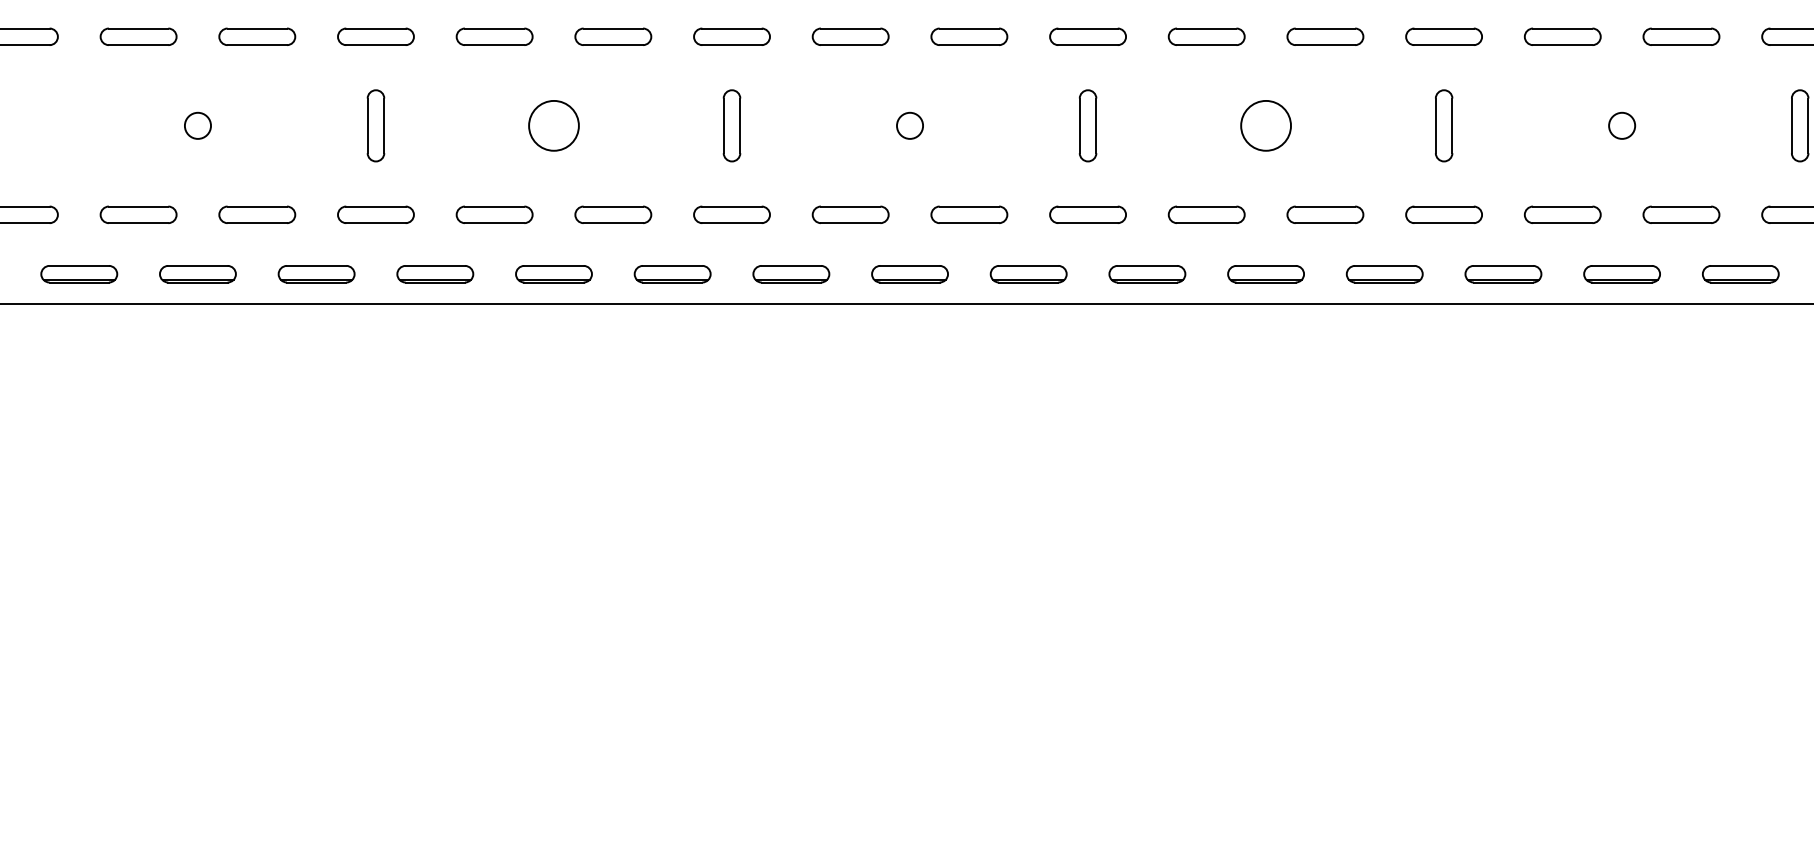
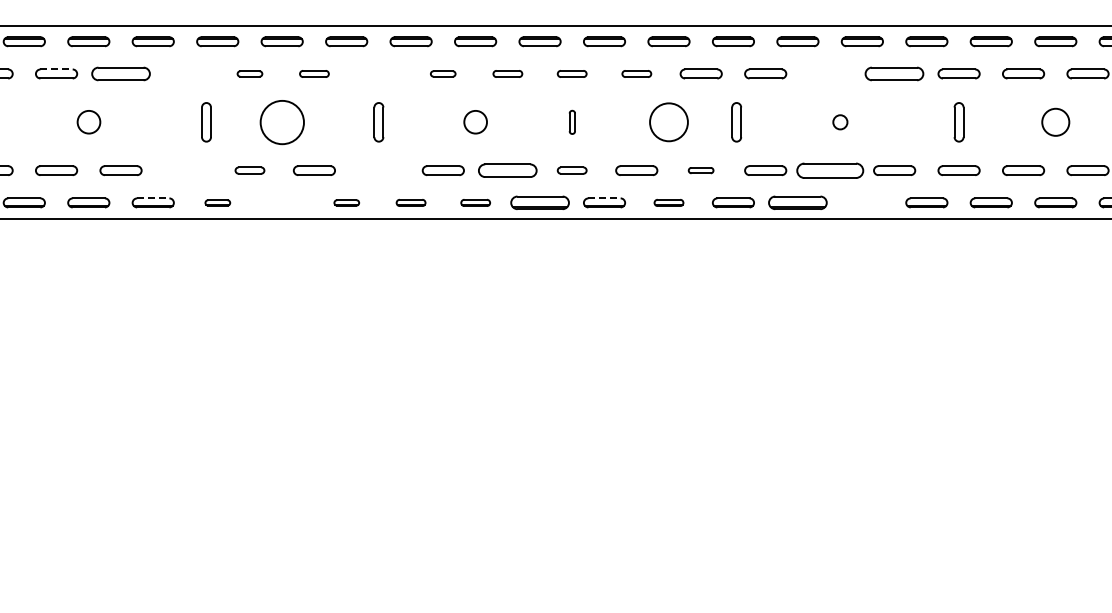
line: (140, 28) -> (57, 69), solid -> dashed
part: (256, 35) -> (120, 73), size x1.4
part: (375, 35) -> (185, 73), removed
part: (493, 35) -> (249, 73), size x0.6
part: (613, 35) -> (314, 73), size x0.7
part: (731, 35) -> (378, 73), removed
part: (849, 35) -> (442, 73), size x0.6
part: (968, 35) -> (507, 73), size x0.7
part: (1086, 35) -> (571, 73), size x0.7
part: (1206, 35) -> (636, 73), size x0.7
part: (1561, 35) -> (829, 73), removed
part: (1681, 35) -> (894, 73), size x1.4
circle: (552, 124) -> (281, 121), size x1.6
circle: (1265, 124) -> (668, 121), size x1.4
circle: (197, 126) -> (88, 122), size x1.6
part: (375, 126) -> (206, 122), moved
circle: (909, 126) -> (475, 122), size x1.6
part: (1088, 126) -> (572, 122), size x0.6
part: (1443, 126) -> (736, 122), moved
circle: (1622, 126) -> (840, 122), moved
part: (375, 214) -> (185, 170), removed
part: (493, 214) -> (249, 170), size x0.7
part: (731, 214) -> (378, 170), removed
part: (968, 214) -> (507, 170), size x1.4
part: (1086, 214) -> (571, 170), size x0.7
part: (1324, 214) -> (700, 170), size x0.6
part: (1561, 214) -> (829, 170), size x1.6
line: (317, 266) -> (153, 198), solid -> dashed
line: (1149, 266) -> (605, 198), solid -> dashed
part: (434, 273) -> (217, 202), size x0.6
part: (552, 273) -> (281, 202), removed
part: (672, 273) -> (346, 202), size x0.6
part: (790, 273) -> (410, 202), size x0.7
part: (909, 273) -> (475, 202), size x0.7
part: (1027, 273) -> (539, 202), size x1.4
part: (1265, 273) -> (668, 202), size x0.7
part: (1502, 273) -> (797, 202), size x1.4
part: (1620, 273) -> (861, 202), removed

